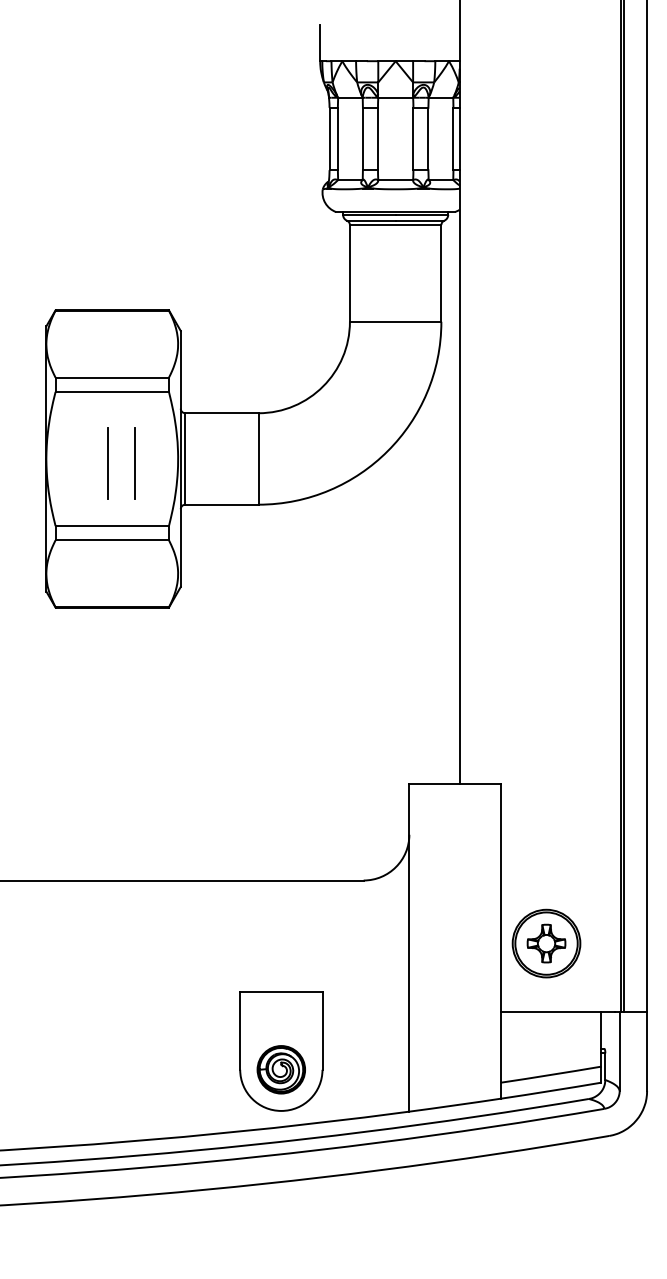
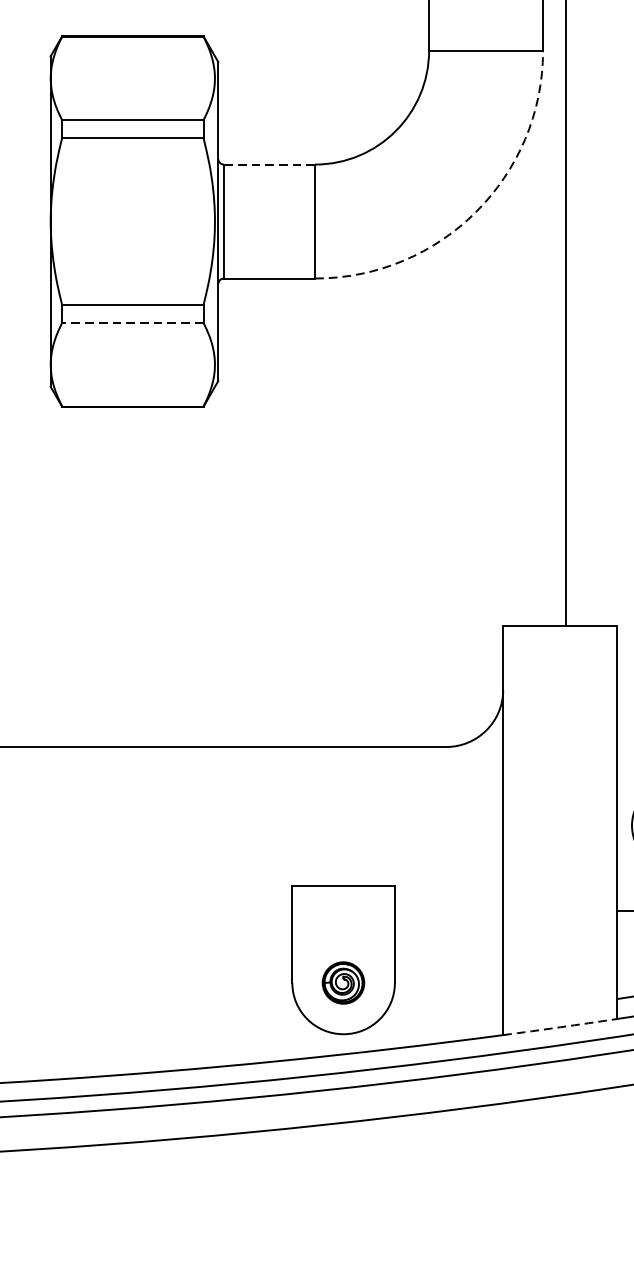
line: (221, 413) -> (269, 164), solid -> dashed
arc: (387, 451) -> (475, 212), solid -> dashed
line: (107, 463) -> (126, 227), removed
line: (135, 463) -> (161, 227), removed
line: (112, 540) -> (133, 323), solid -> dashed
part: (280, 1069) -> (342, 982), size x0.7
arc: (455, 1105) -> (560, 1027), solid -> dashed

